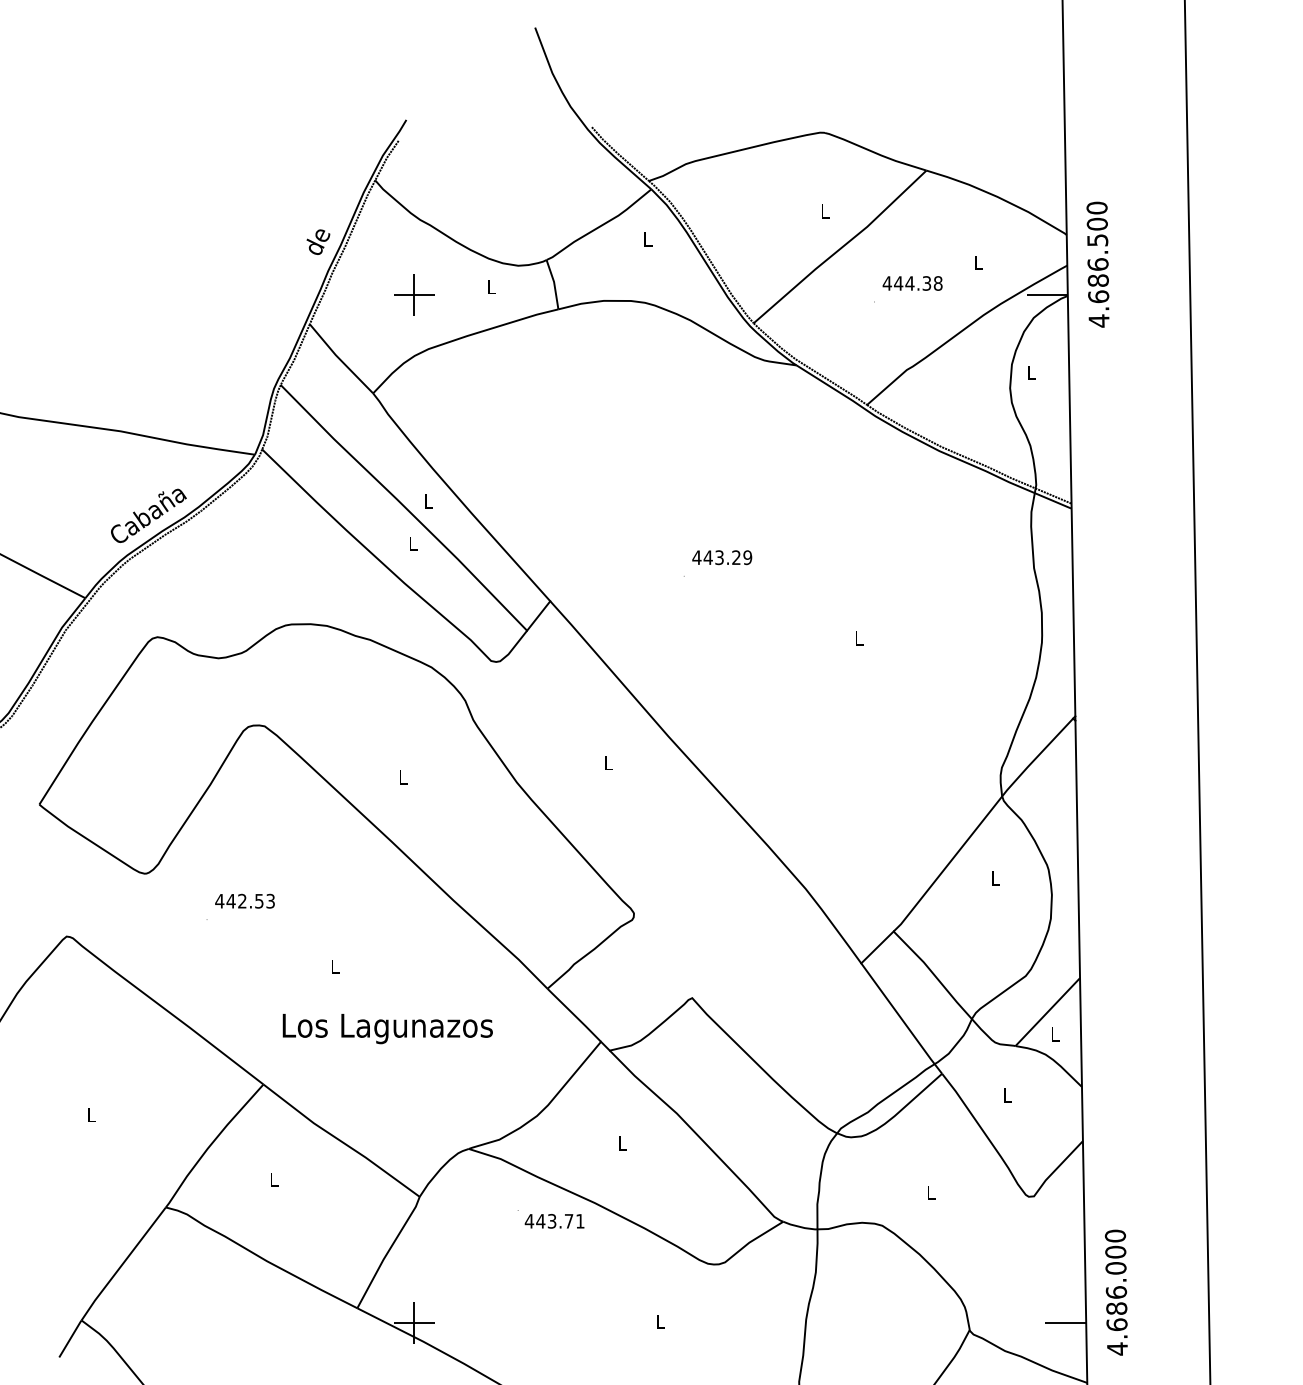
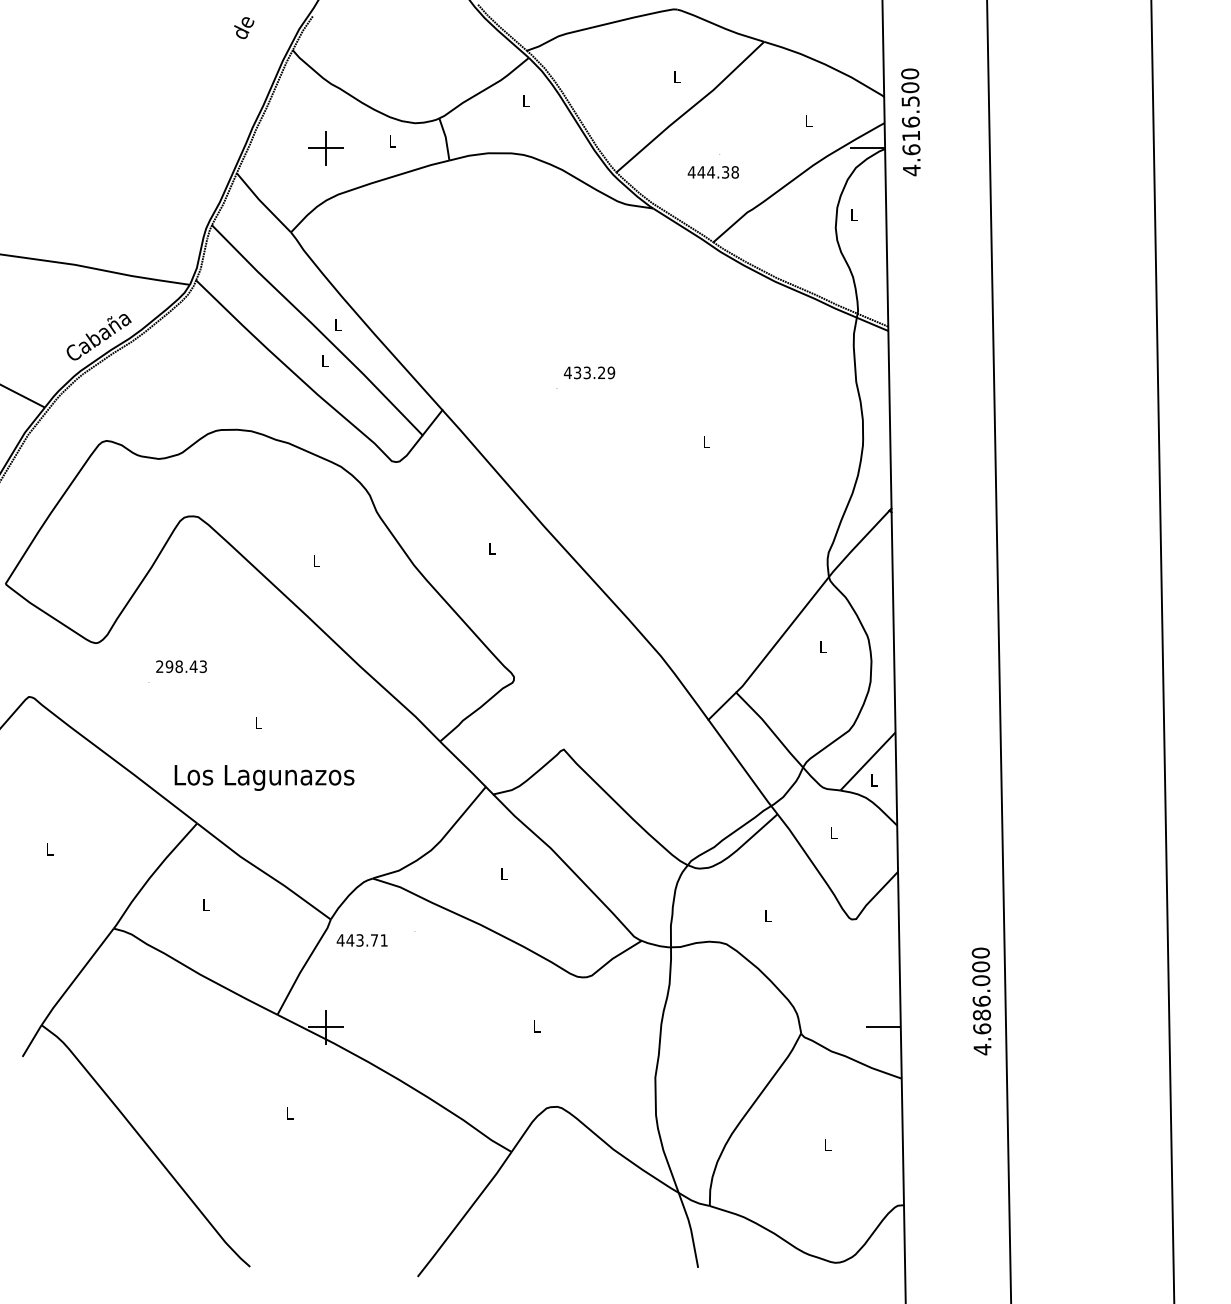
text: (318, 241) -> (244, 27), moved
text: (1098, 280) -> (911, 135), 4.686.500 -> 4.616.500
text: (911, 283) -> (712, 172), moved
text: (708, 557) -> (577, 372), 443.29 -> 433.29
text: (239, 900) -> (176, 666), 442.53 -> 298.43
text: (387, 1028) -> (264, 777), moved
text: (553, 1221) -> (361, 940), moved
text: (1116, 1292) -> (981, 1001), moved

